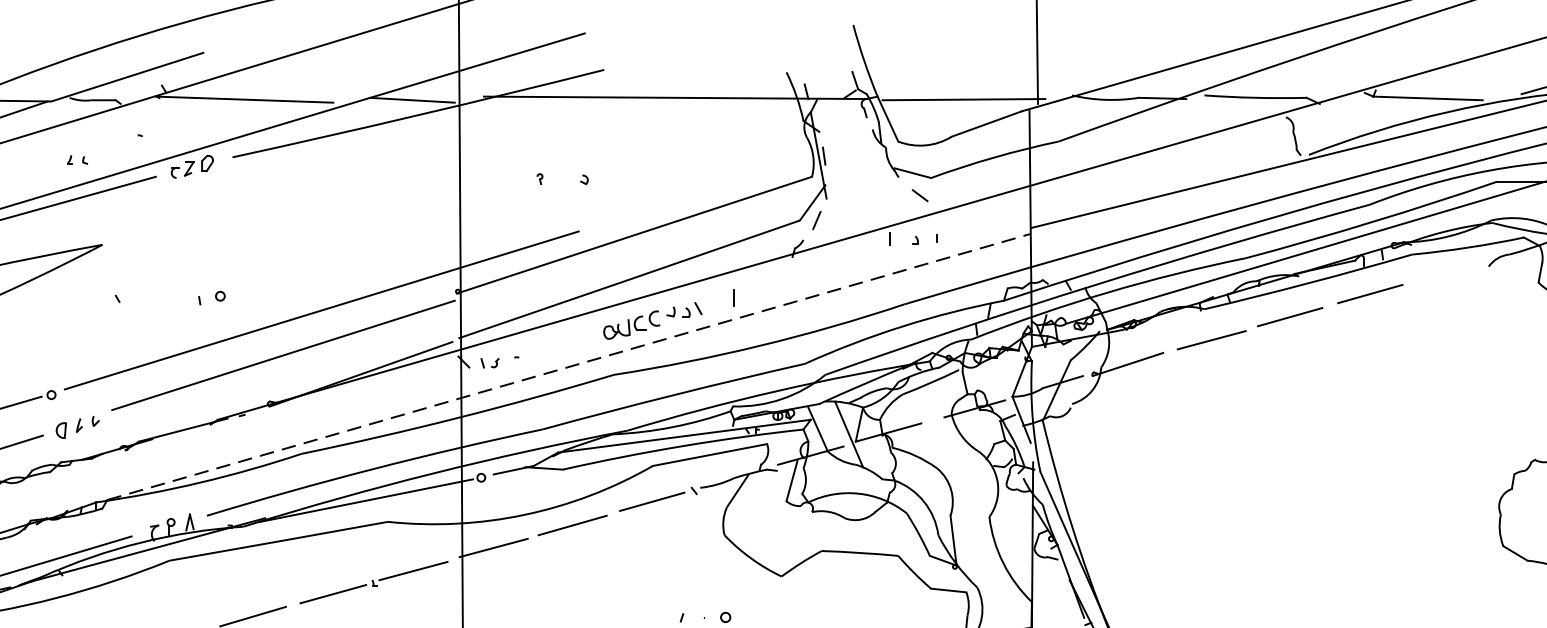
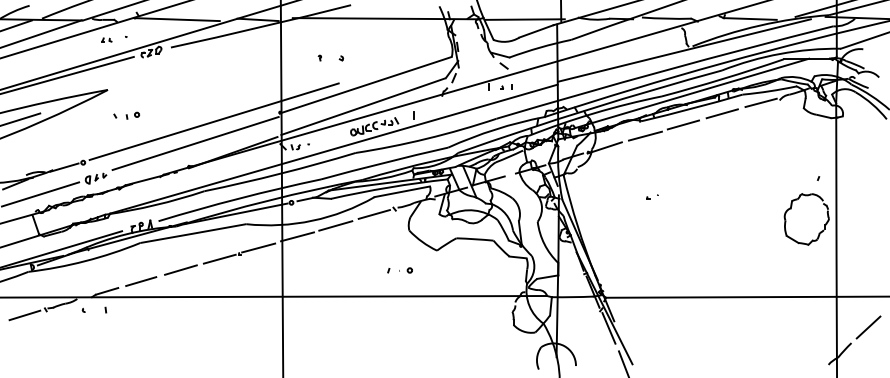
part: (76, 159) -> (106, 39), moved
line: (1449, 270) -> (760, 102), added
part: (210, 297) -> (132, 115), moved
line: (570, 367) -> (334, 149), dashed -> solid
part: (1226, 464) -> (652, 196), added

